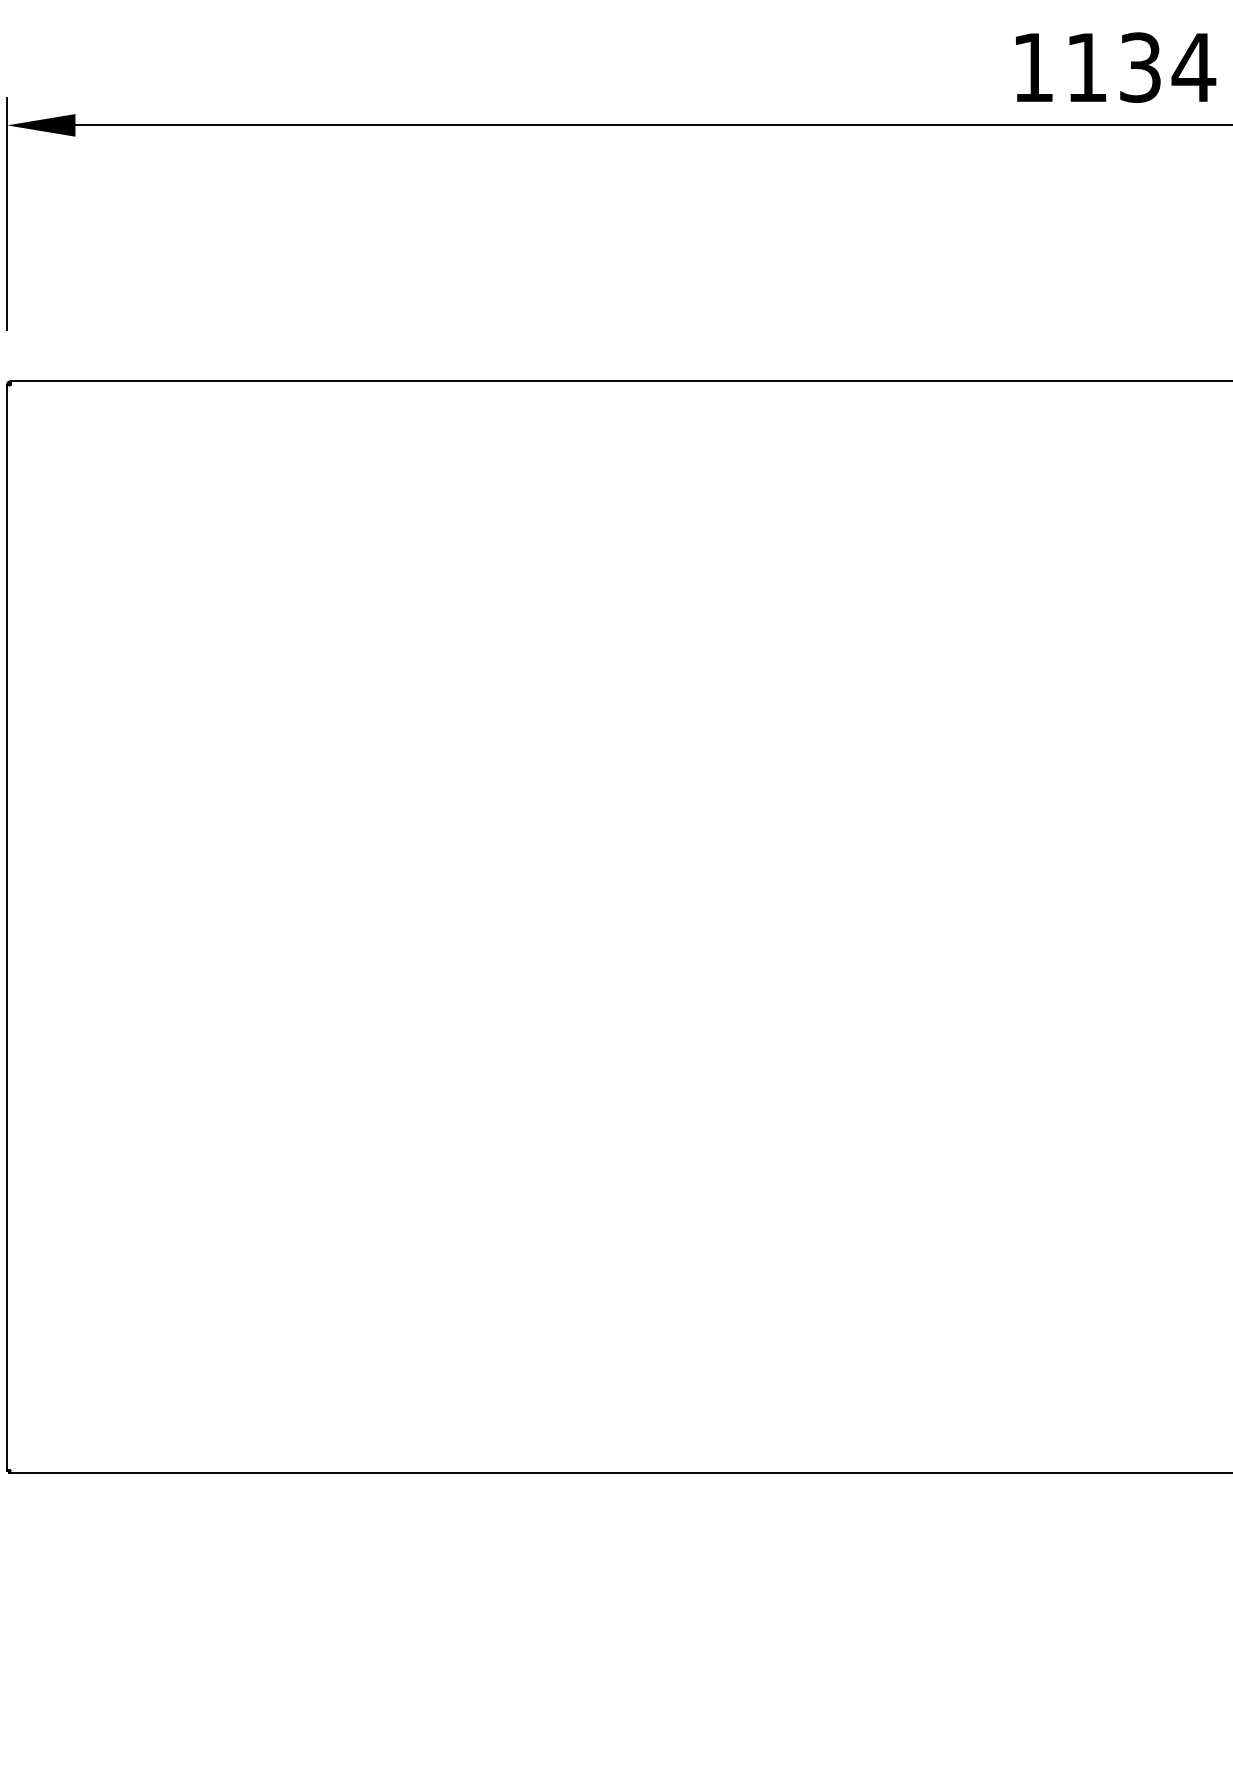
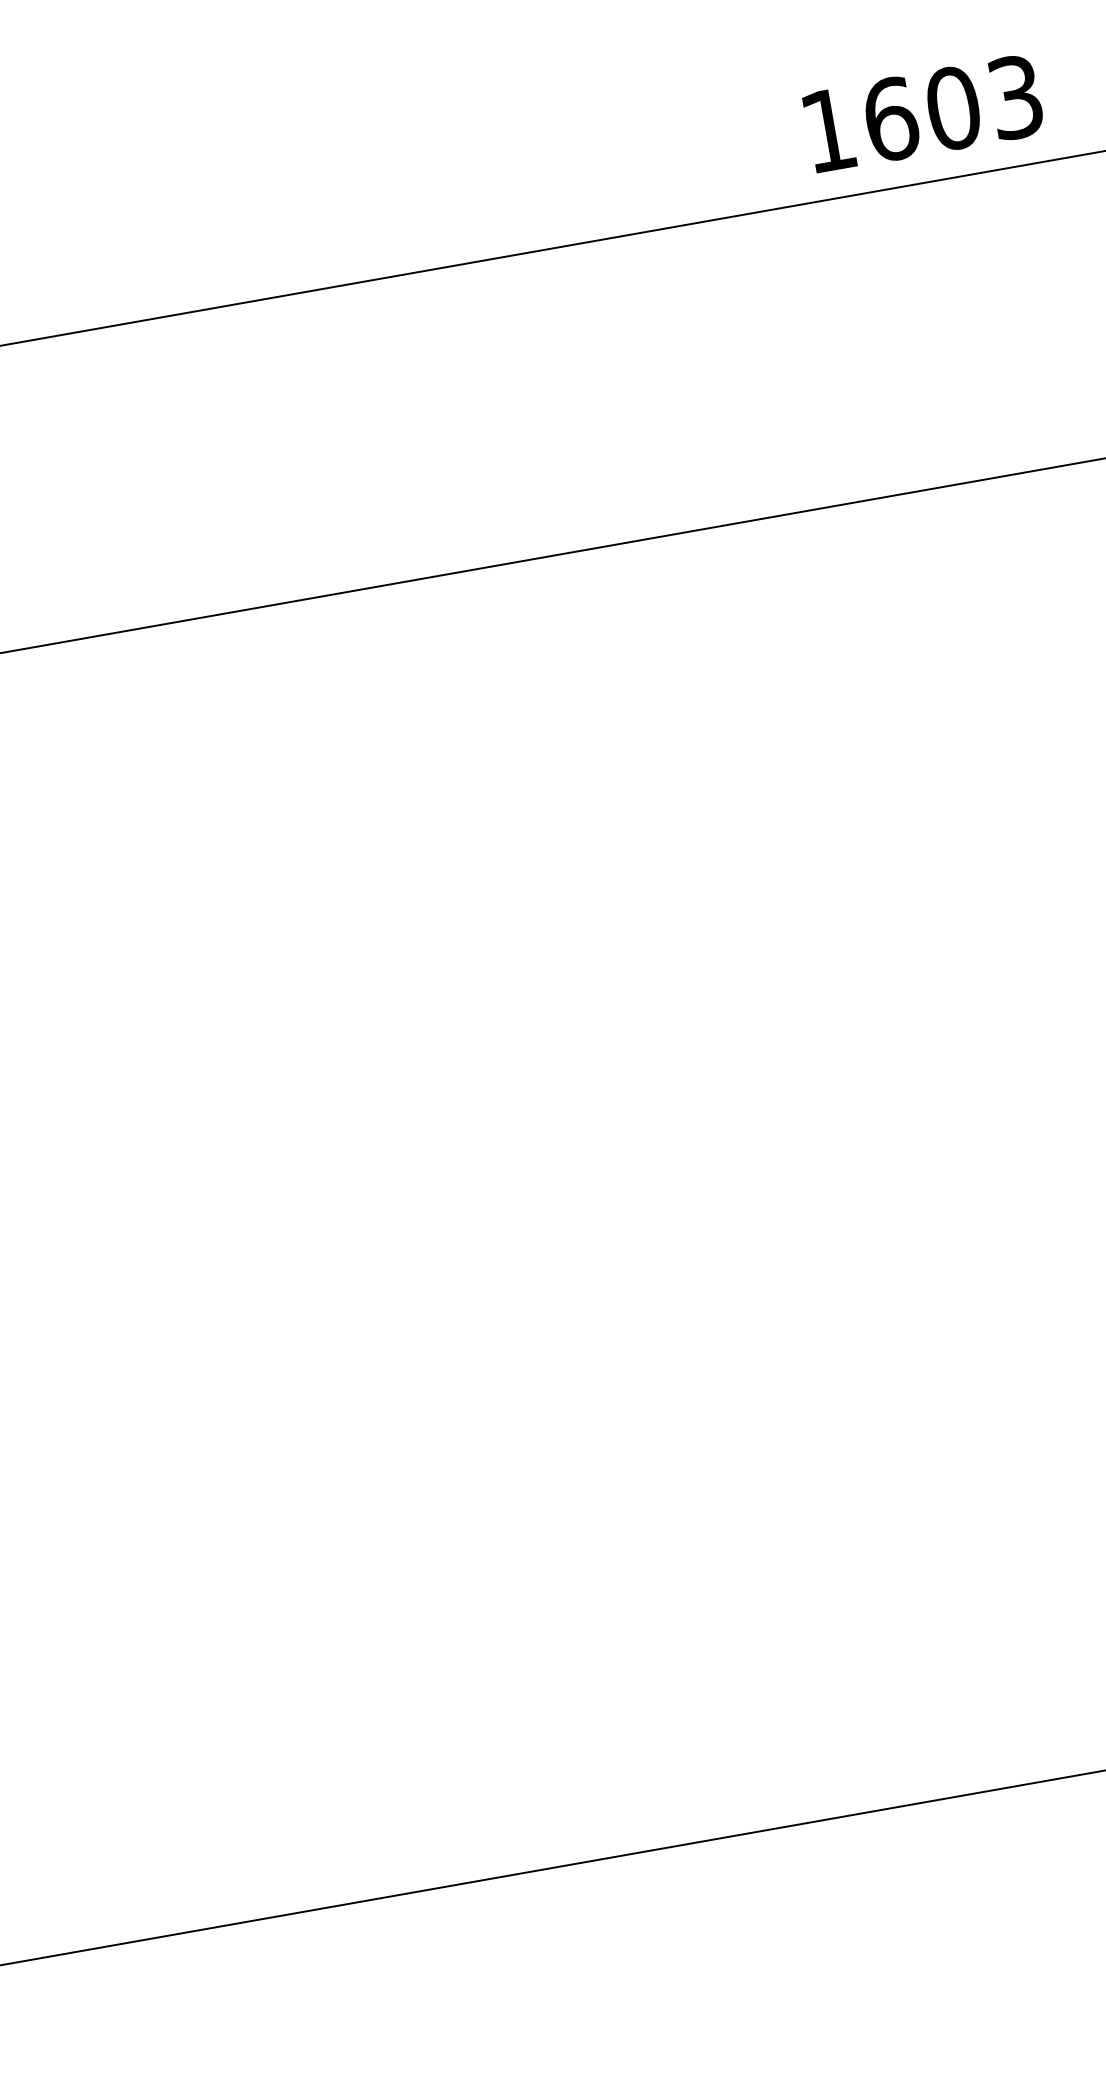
text: (1141, 67) -> (954, 108), 1134 -> 1603

